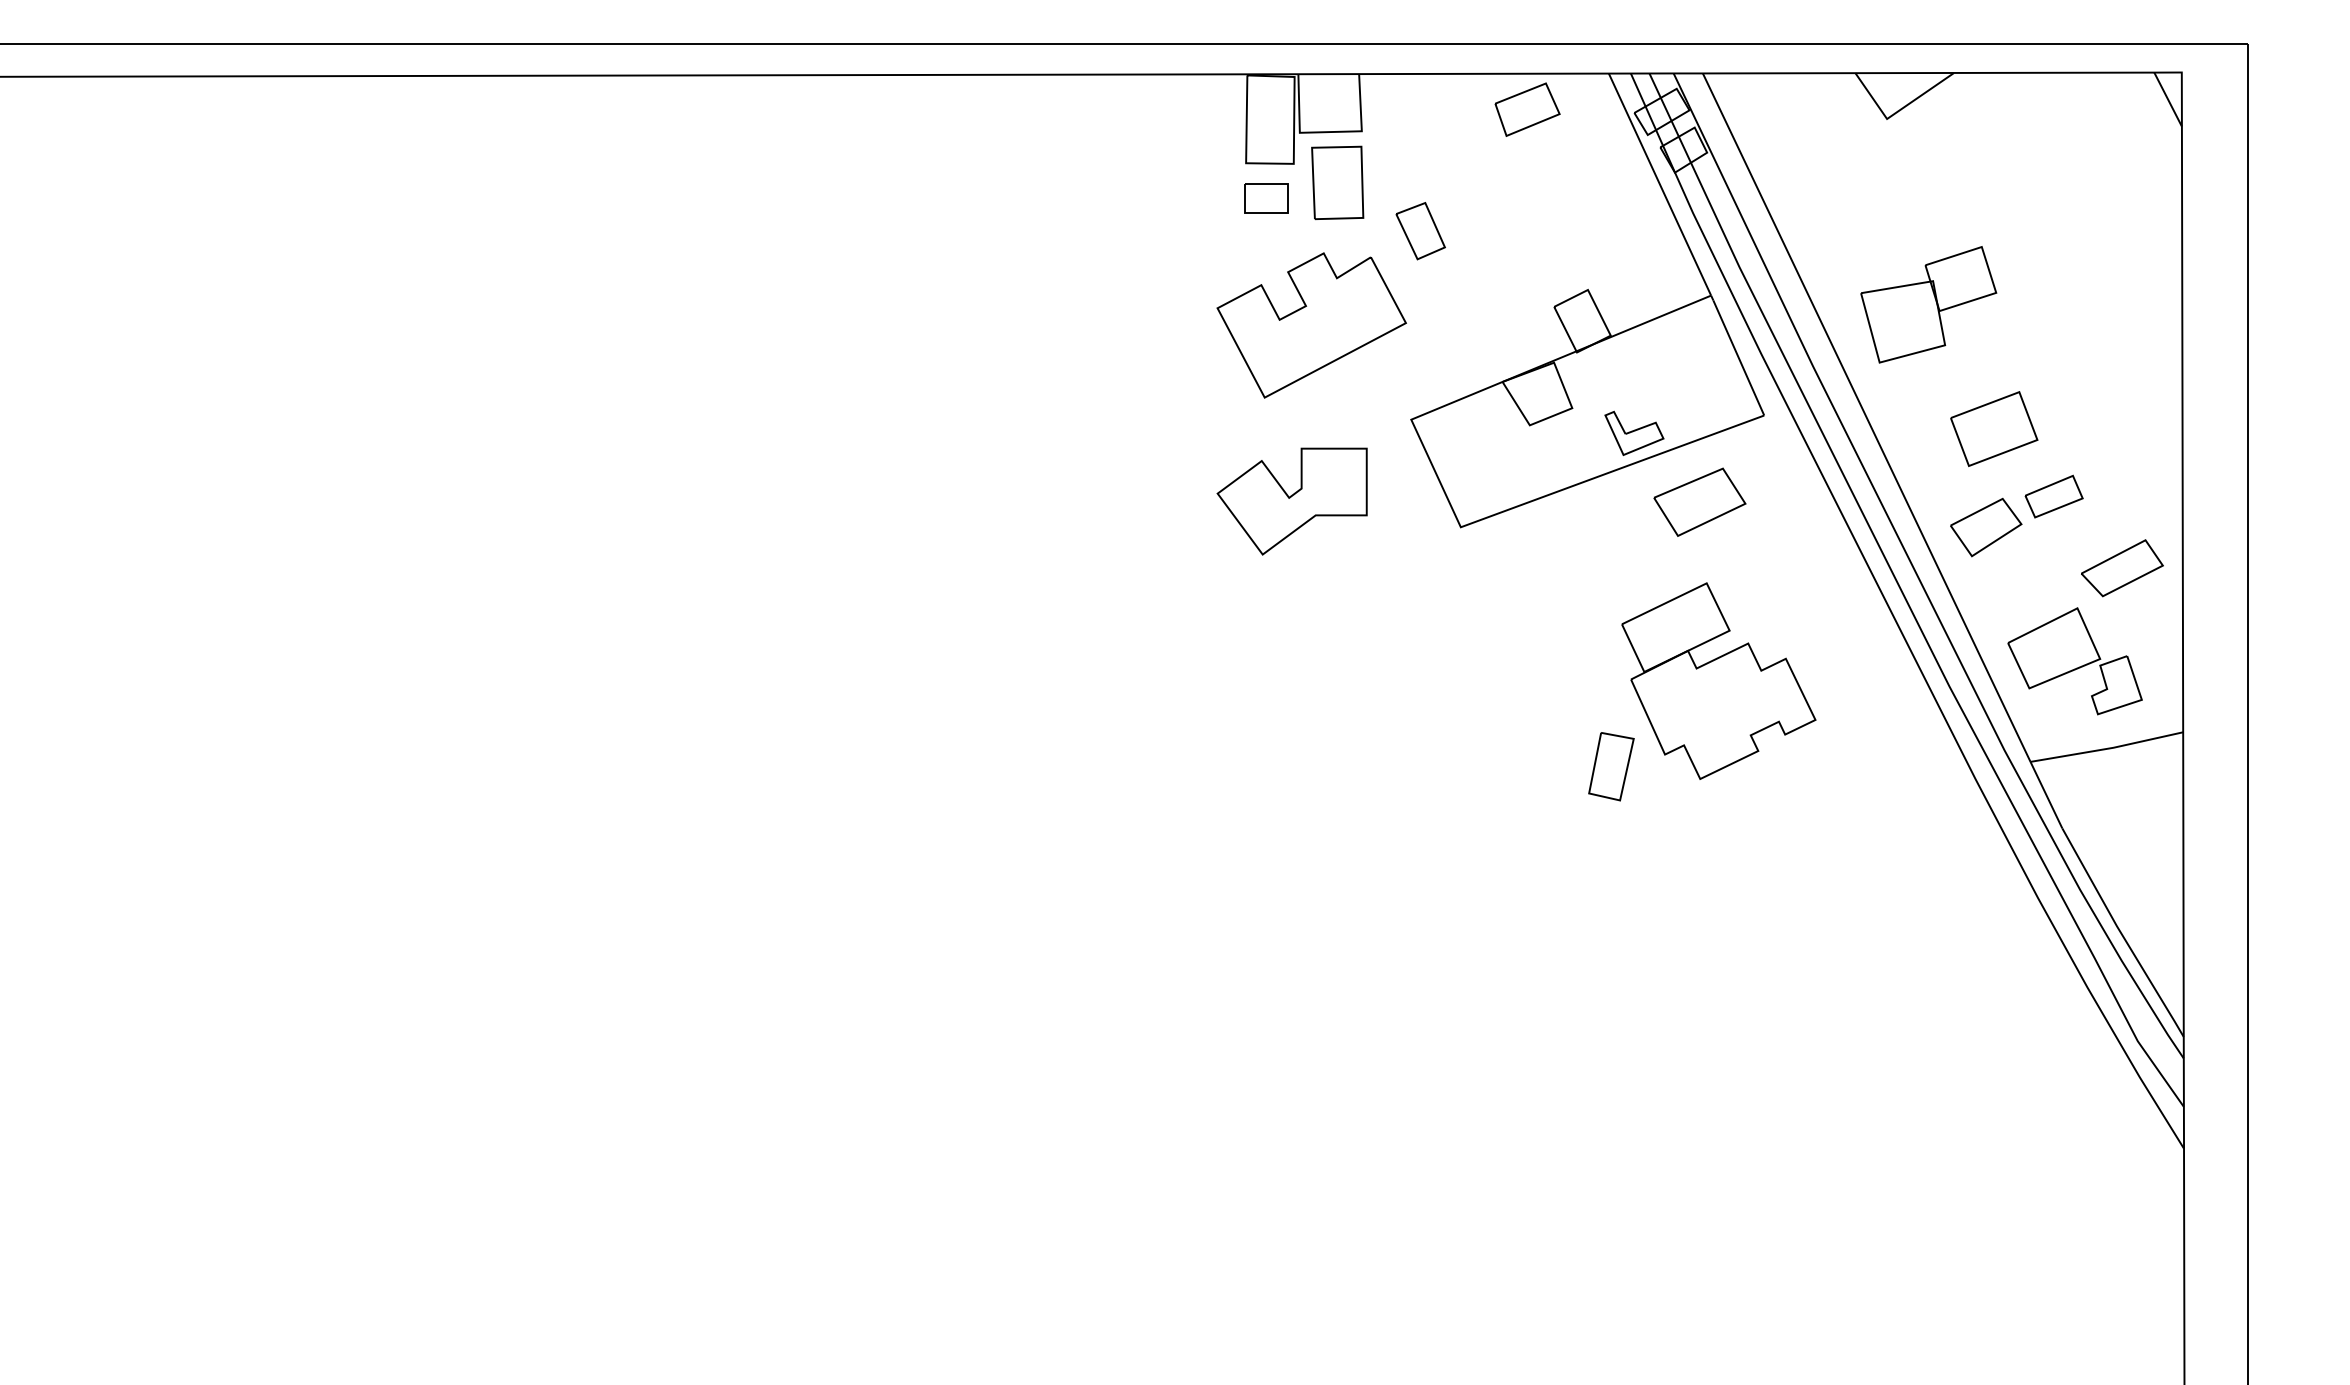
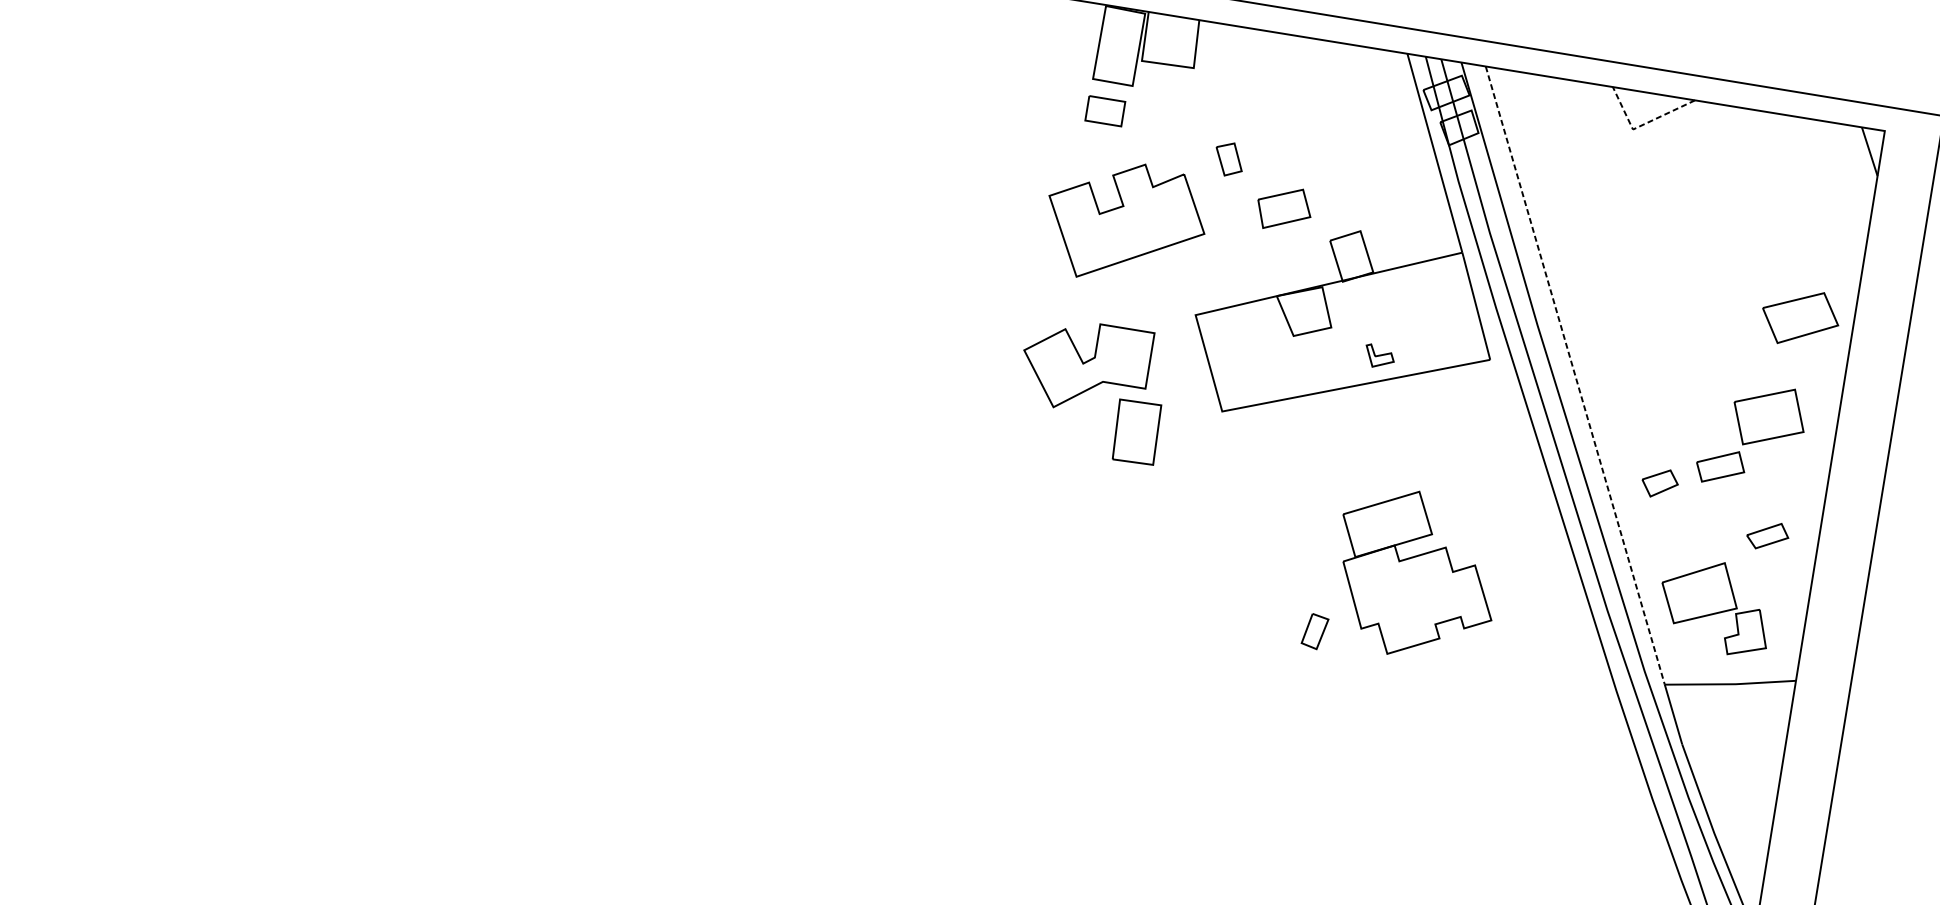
part: (1527, 109) -> (1284, 208), moved
line: (1896, 112) -> (1641, 125), solid -> dashed
part: (1337, 182) -> (1136, 431), moved
part: (1420, 231) -> (1228, 159), size x0.7
part: (1928, 304) -> (1642, 289), removed
line: (1866, 418) -> (1575, 376), solid -> dashed
part: (1994, 428) -> (1769, 416), moved
part: (1634, 432) -> (1379, 356), size x0.6
part: (1699, 501) -> (1800, 317), moved
part: (1986, 527) -> (1660, 483), size x0.6
part: (2122, 568) -> (1767, 536), size x0.6
part: (1611, 766) -> (1315, 631), size x0.6

